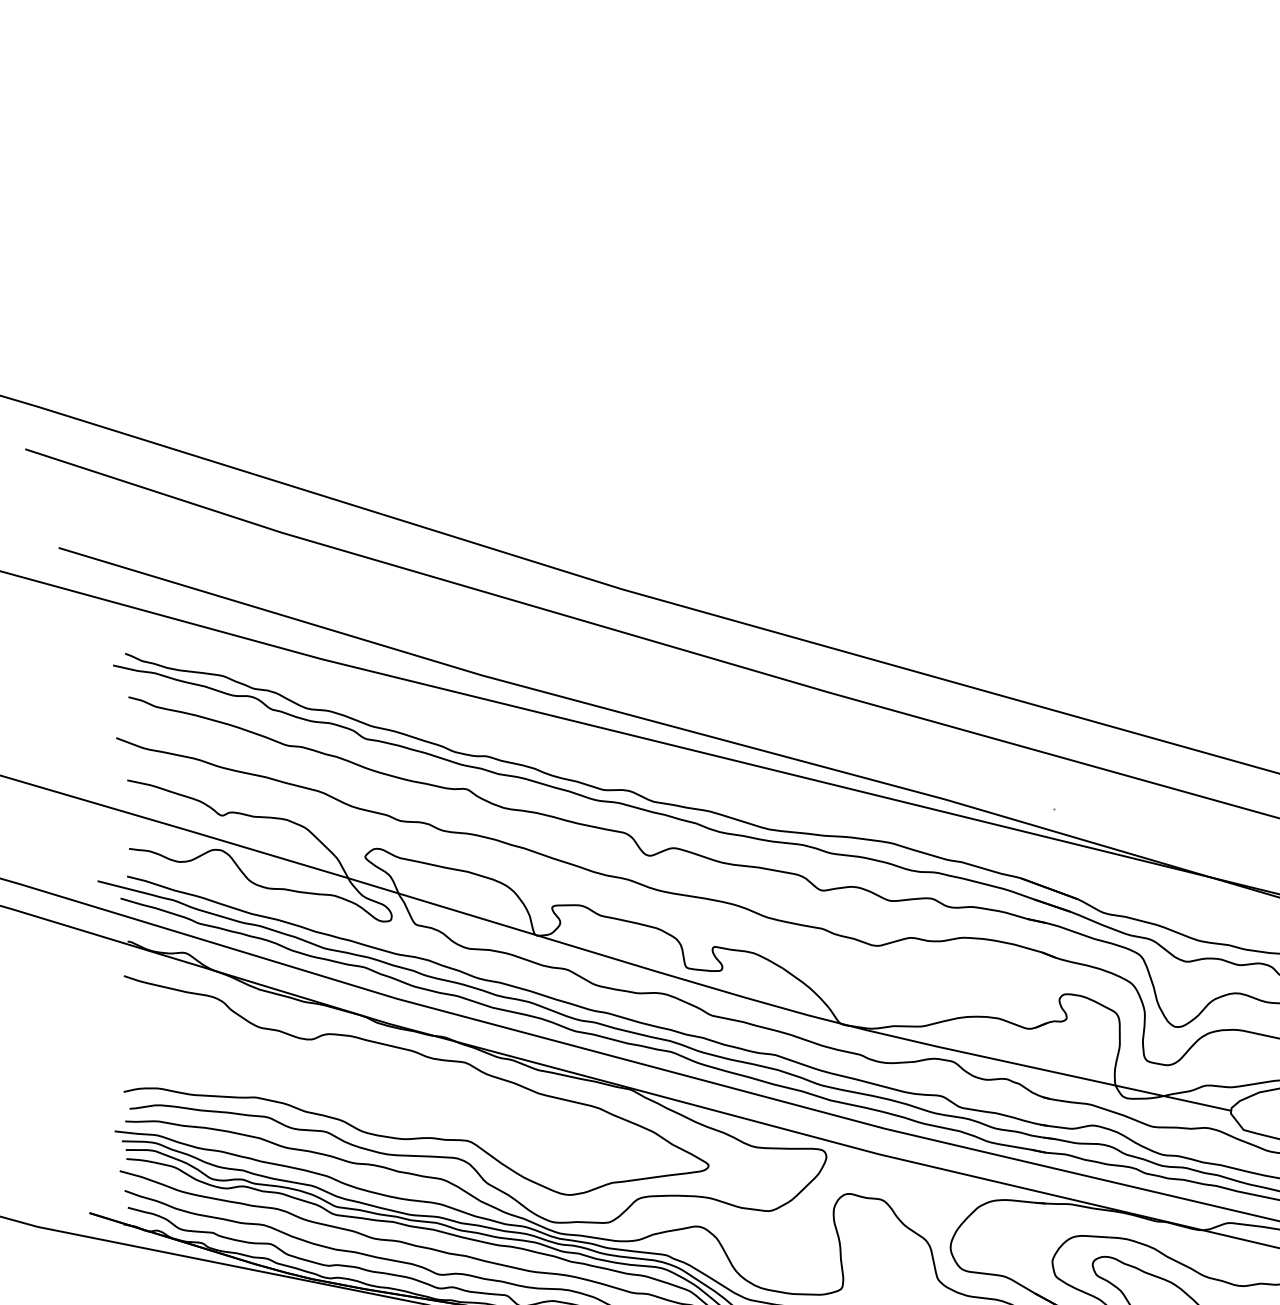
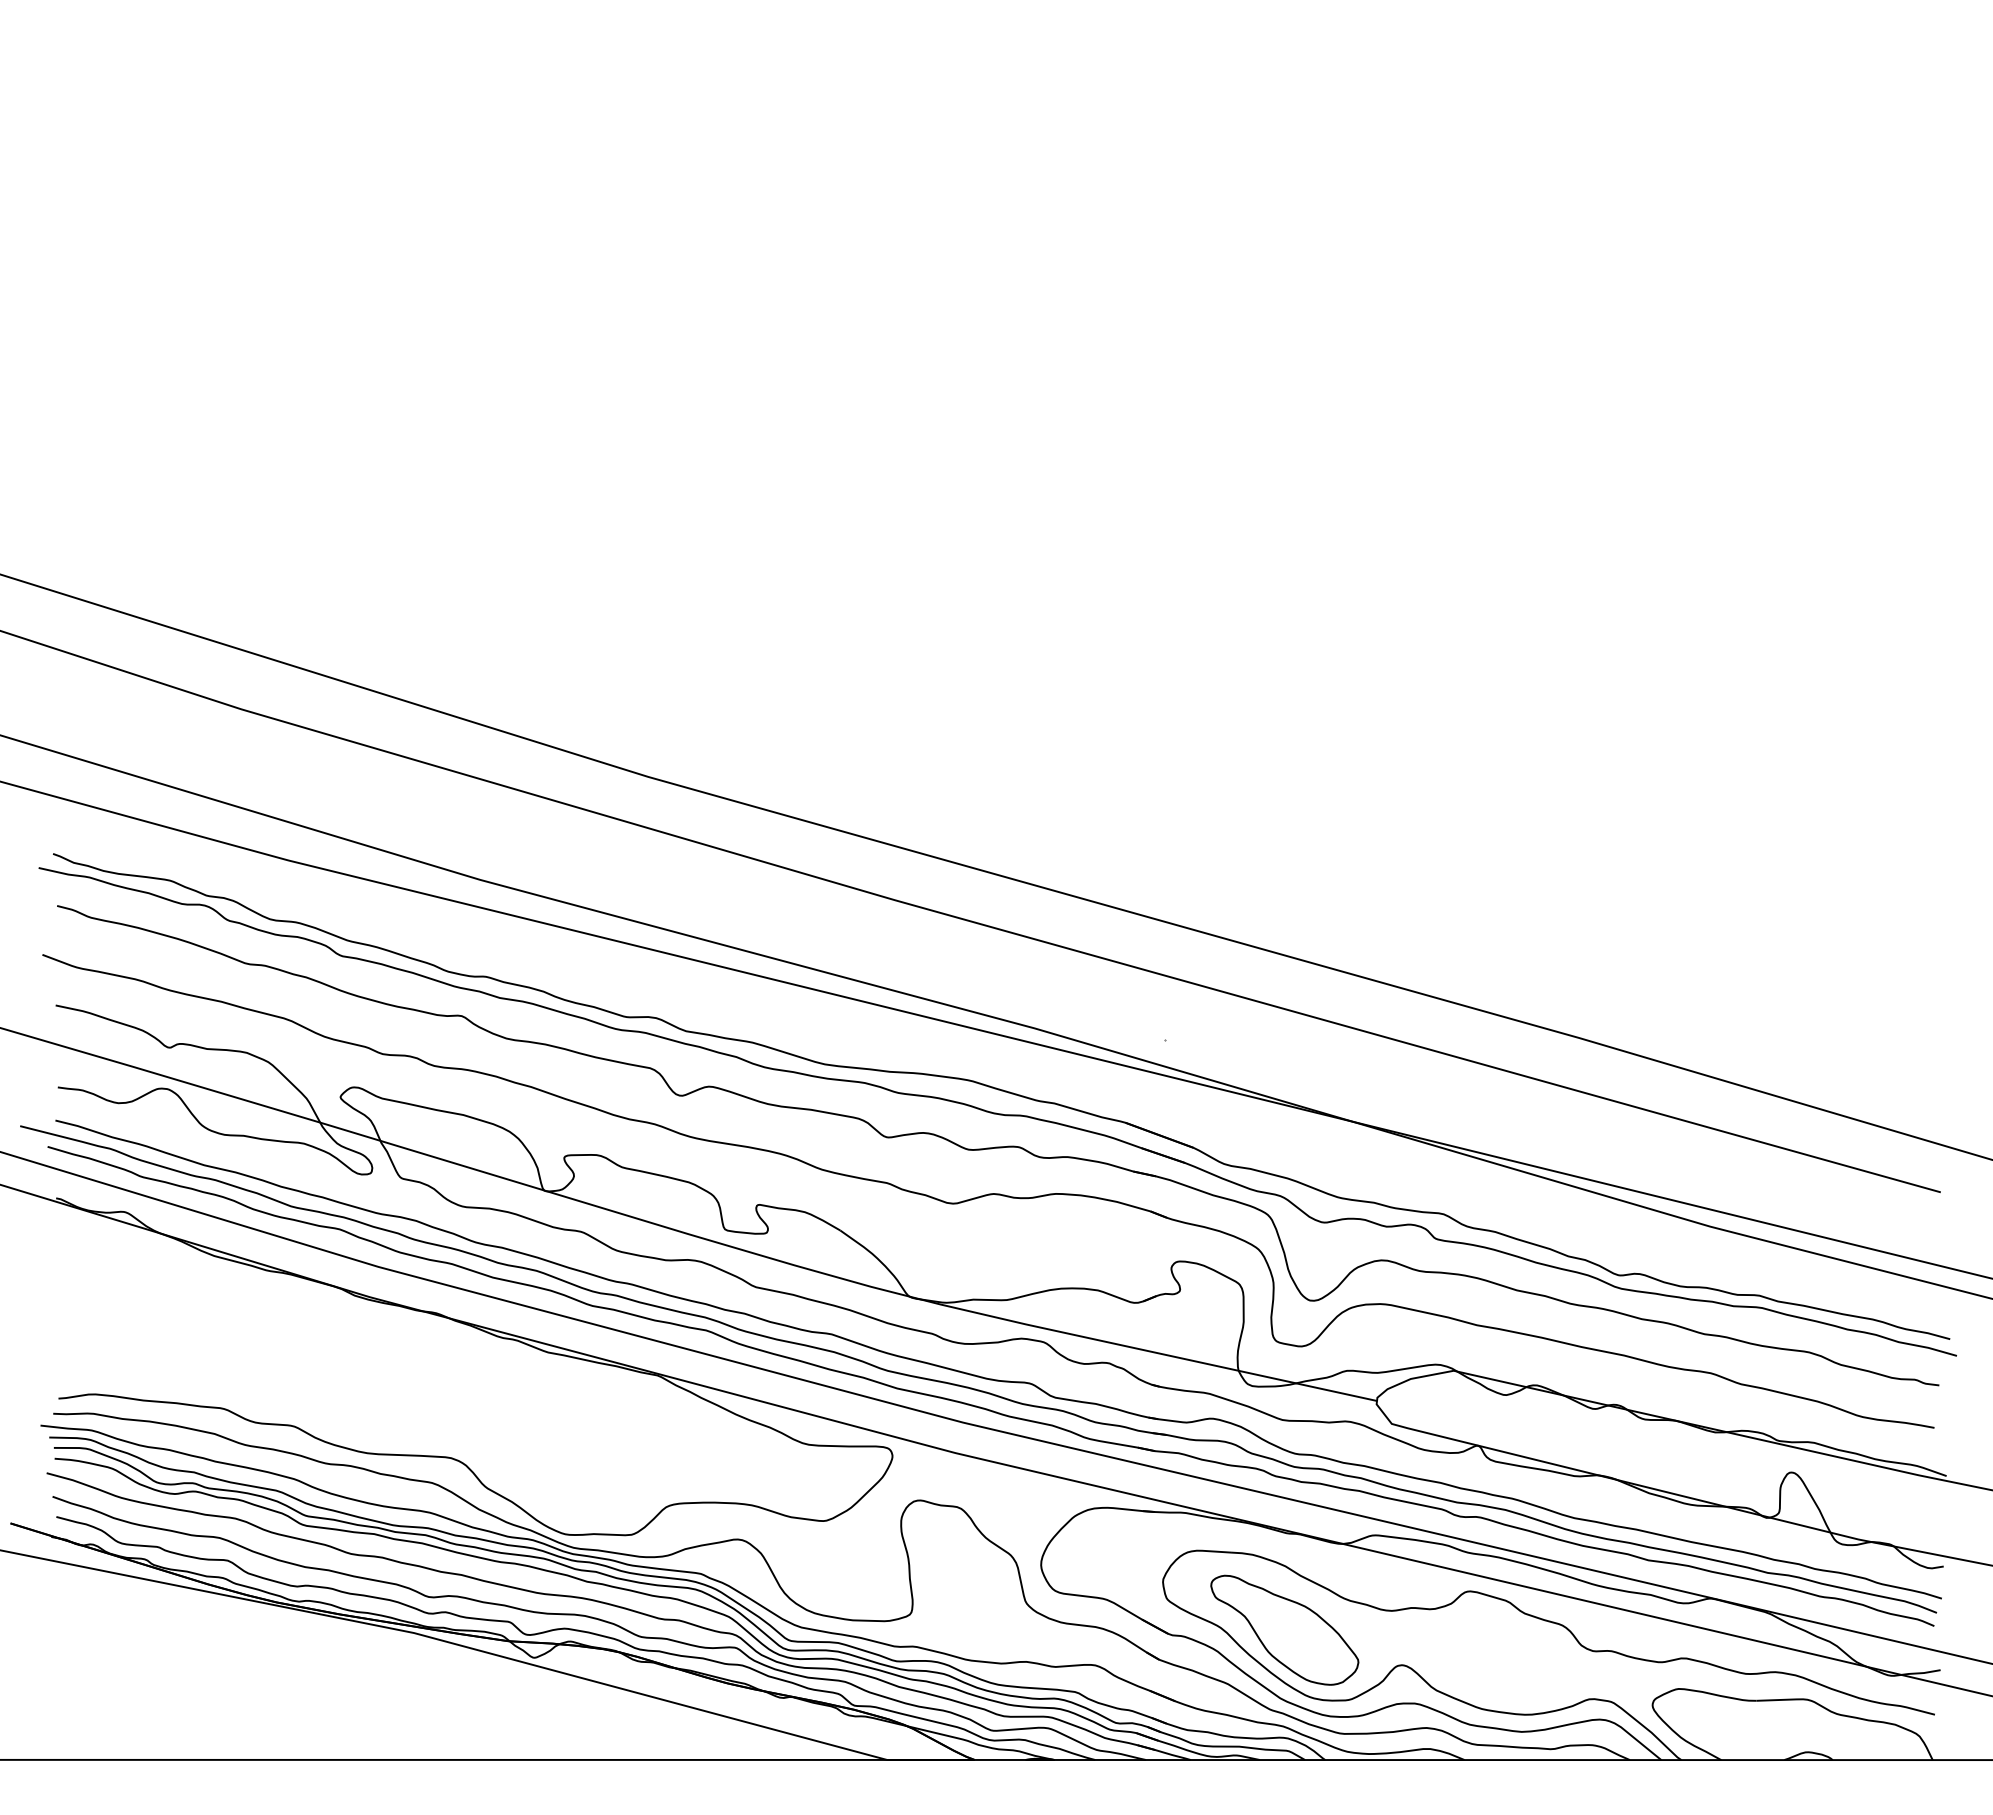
curve: (426, 1057) -> (413, 1337), removed

